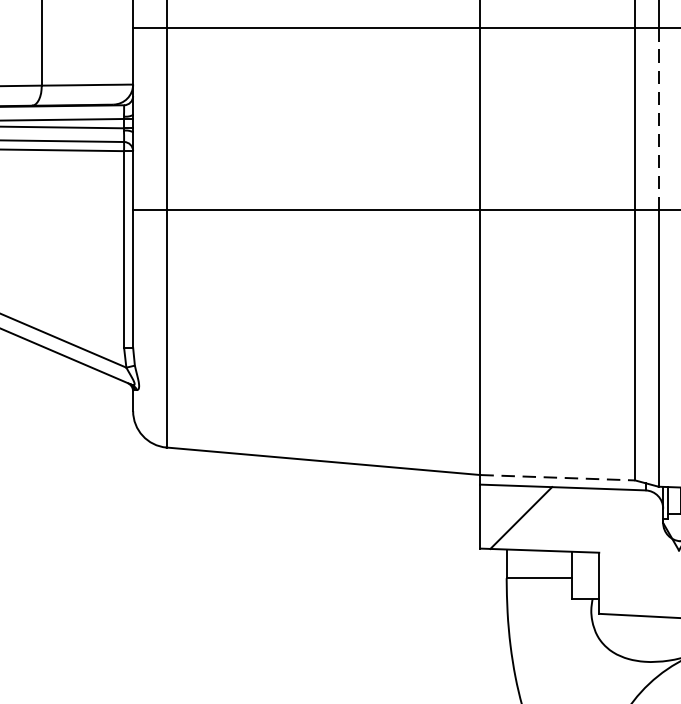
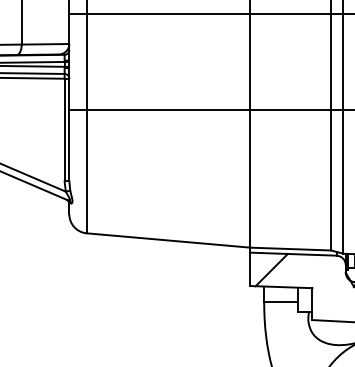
line: (658, 120) -> (343, 62), dashed -> solid
line: (559, 478) -> (291, 249), dashed -> solid

